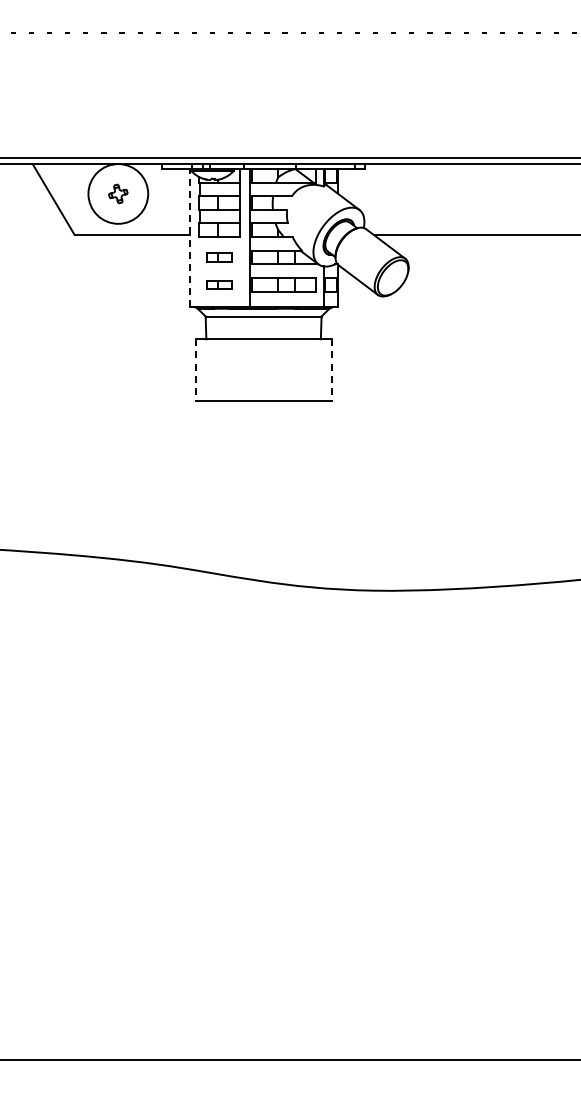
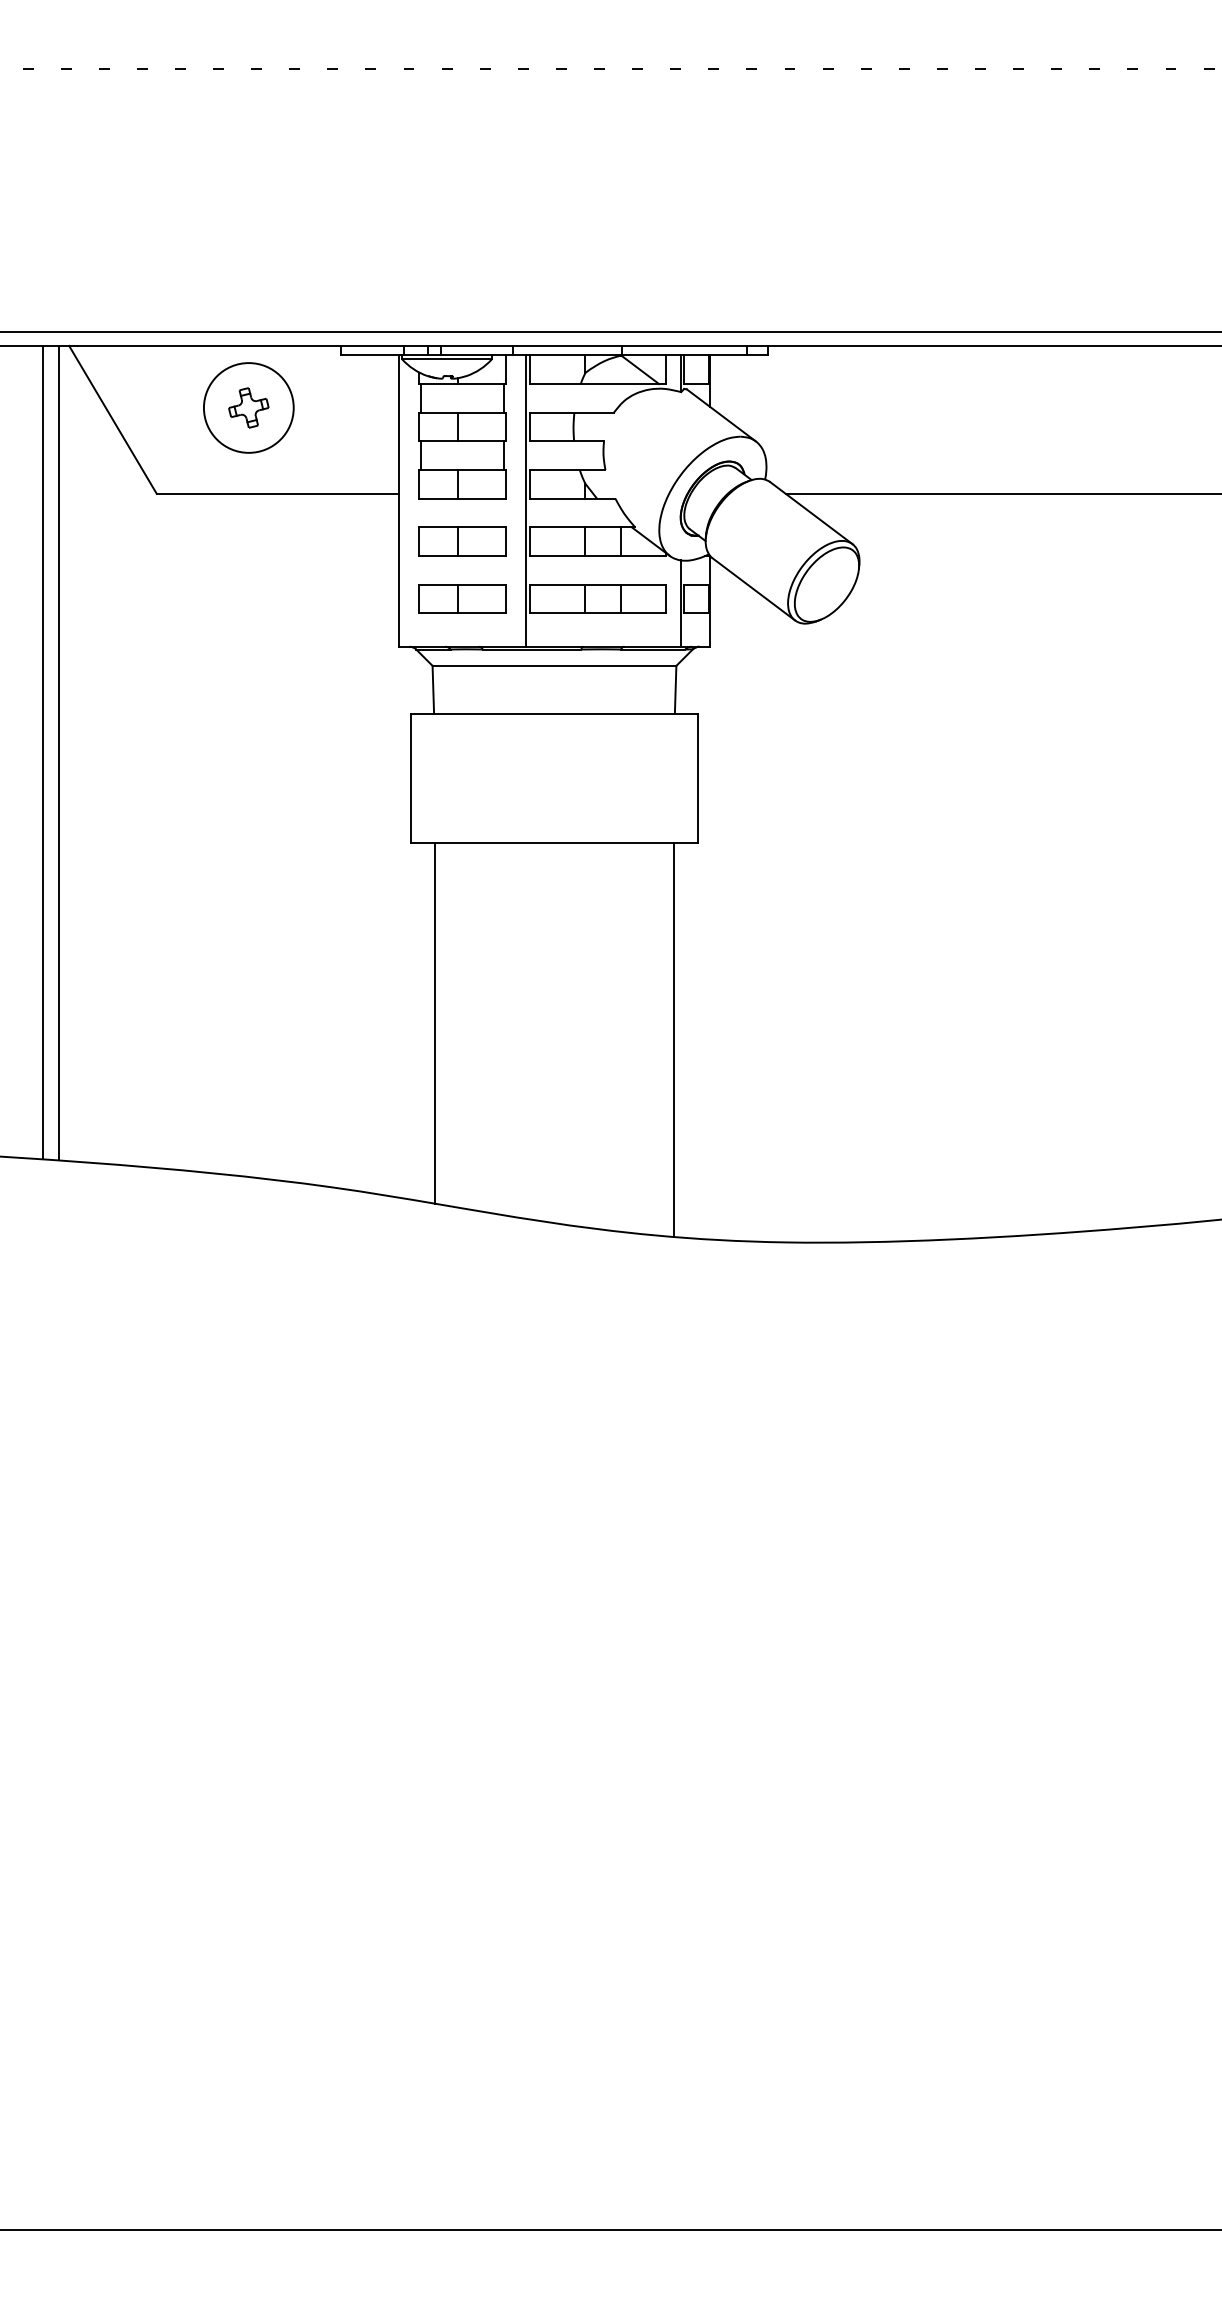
circle: (117, 193) -> (247, 406), size x0.71
line: (189, 237) -> (398, 499), dashed -> solid
part: (219, 257) -> (461, 541), size x1.67
part: (219, 284) -> (461, 598), size x1.67
line: (20, 357) -> (43, 751), added
line: (28, 357) -> (59, 751), added
line: (195, 369) -> (411, 777), dashed -> solid
line: (331, 369) -> (697, 777), dashed -> solid
line: (206, 486) -> (434, 1023), added
line: (320, 494) -> (674, 1040), added

